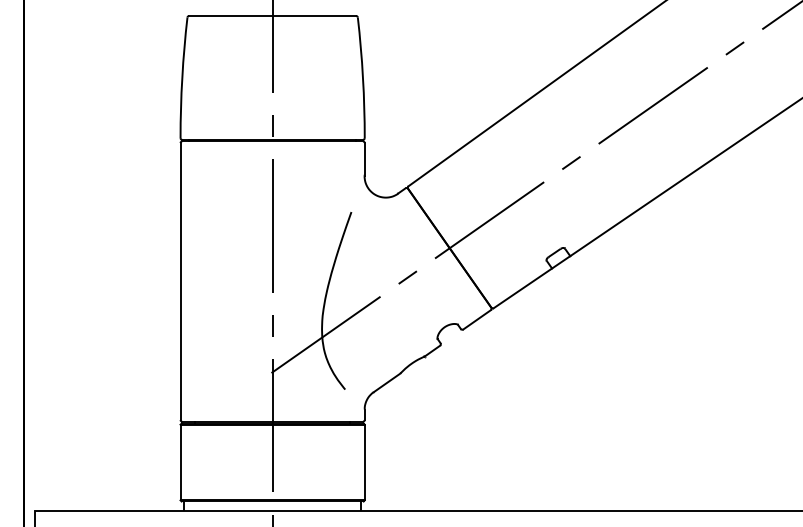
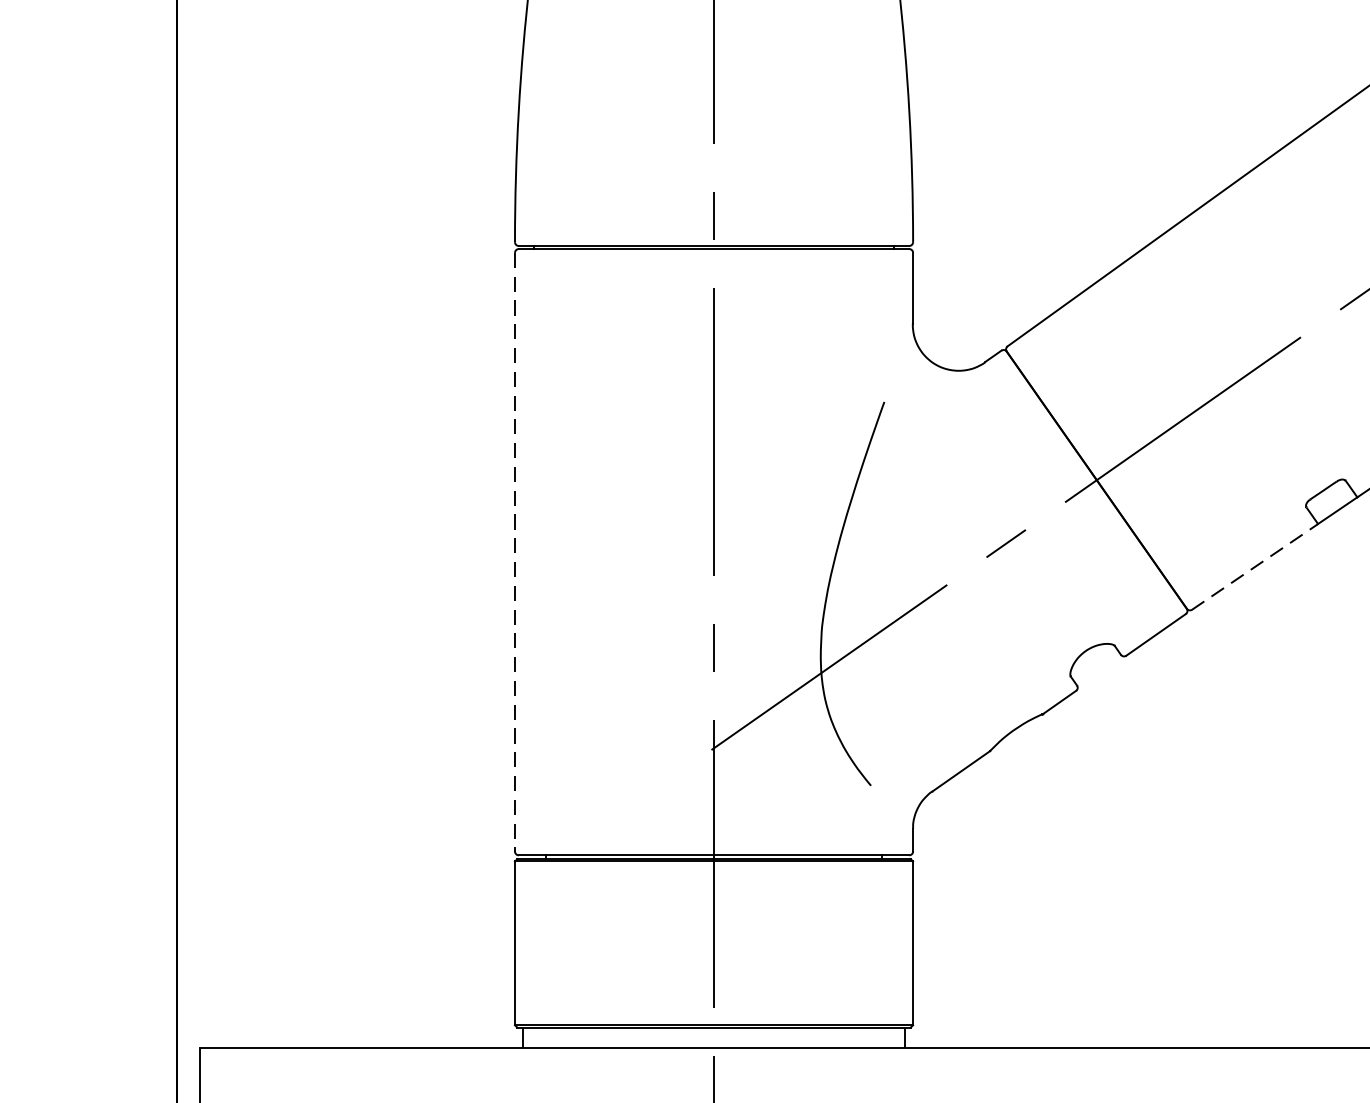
line: (180, 282) -> (514, 554), solid -> dashed
line: (523, 288) -> (1256, 567), solid -> dashed

